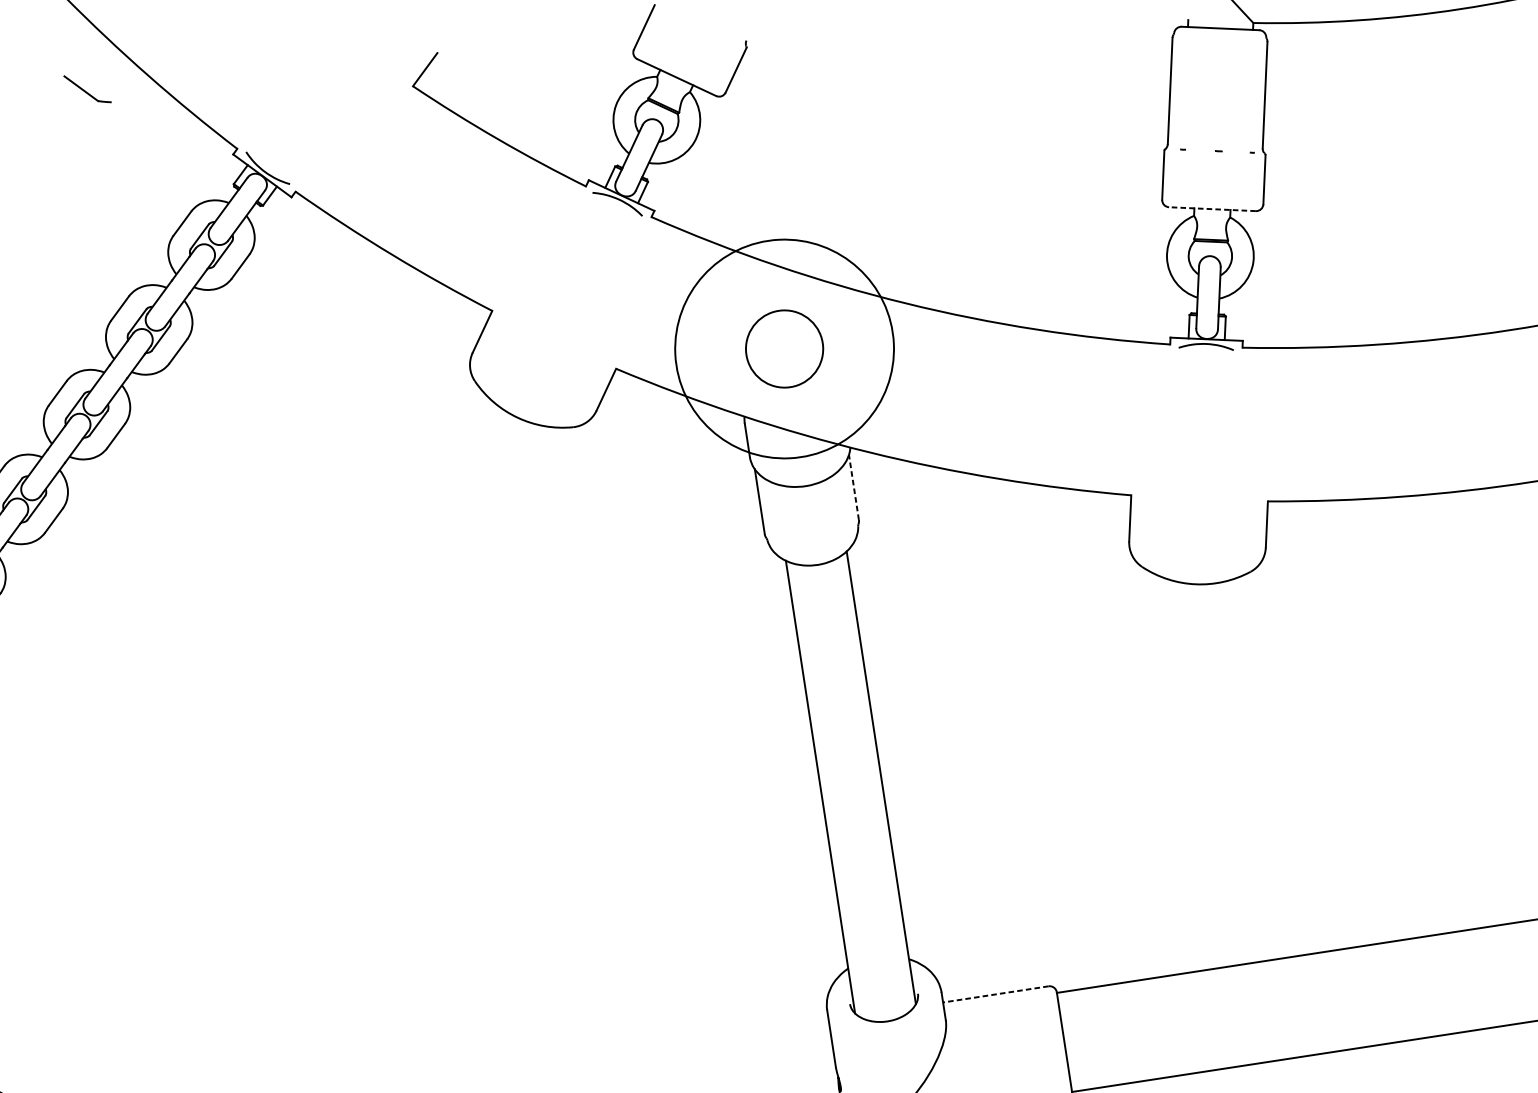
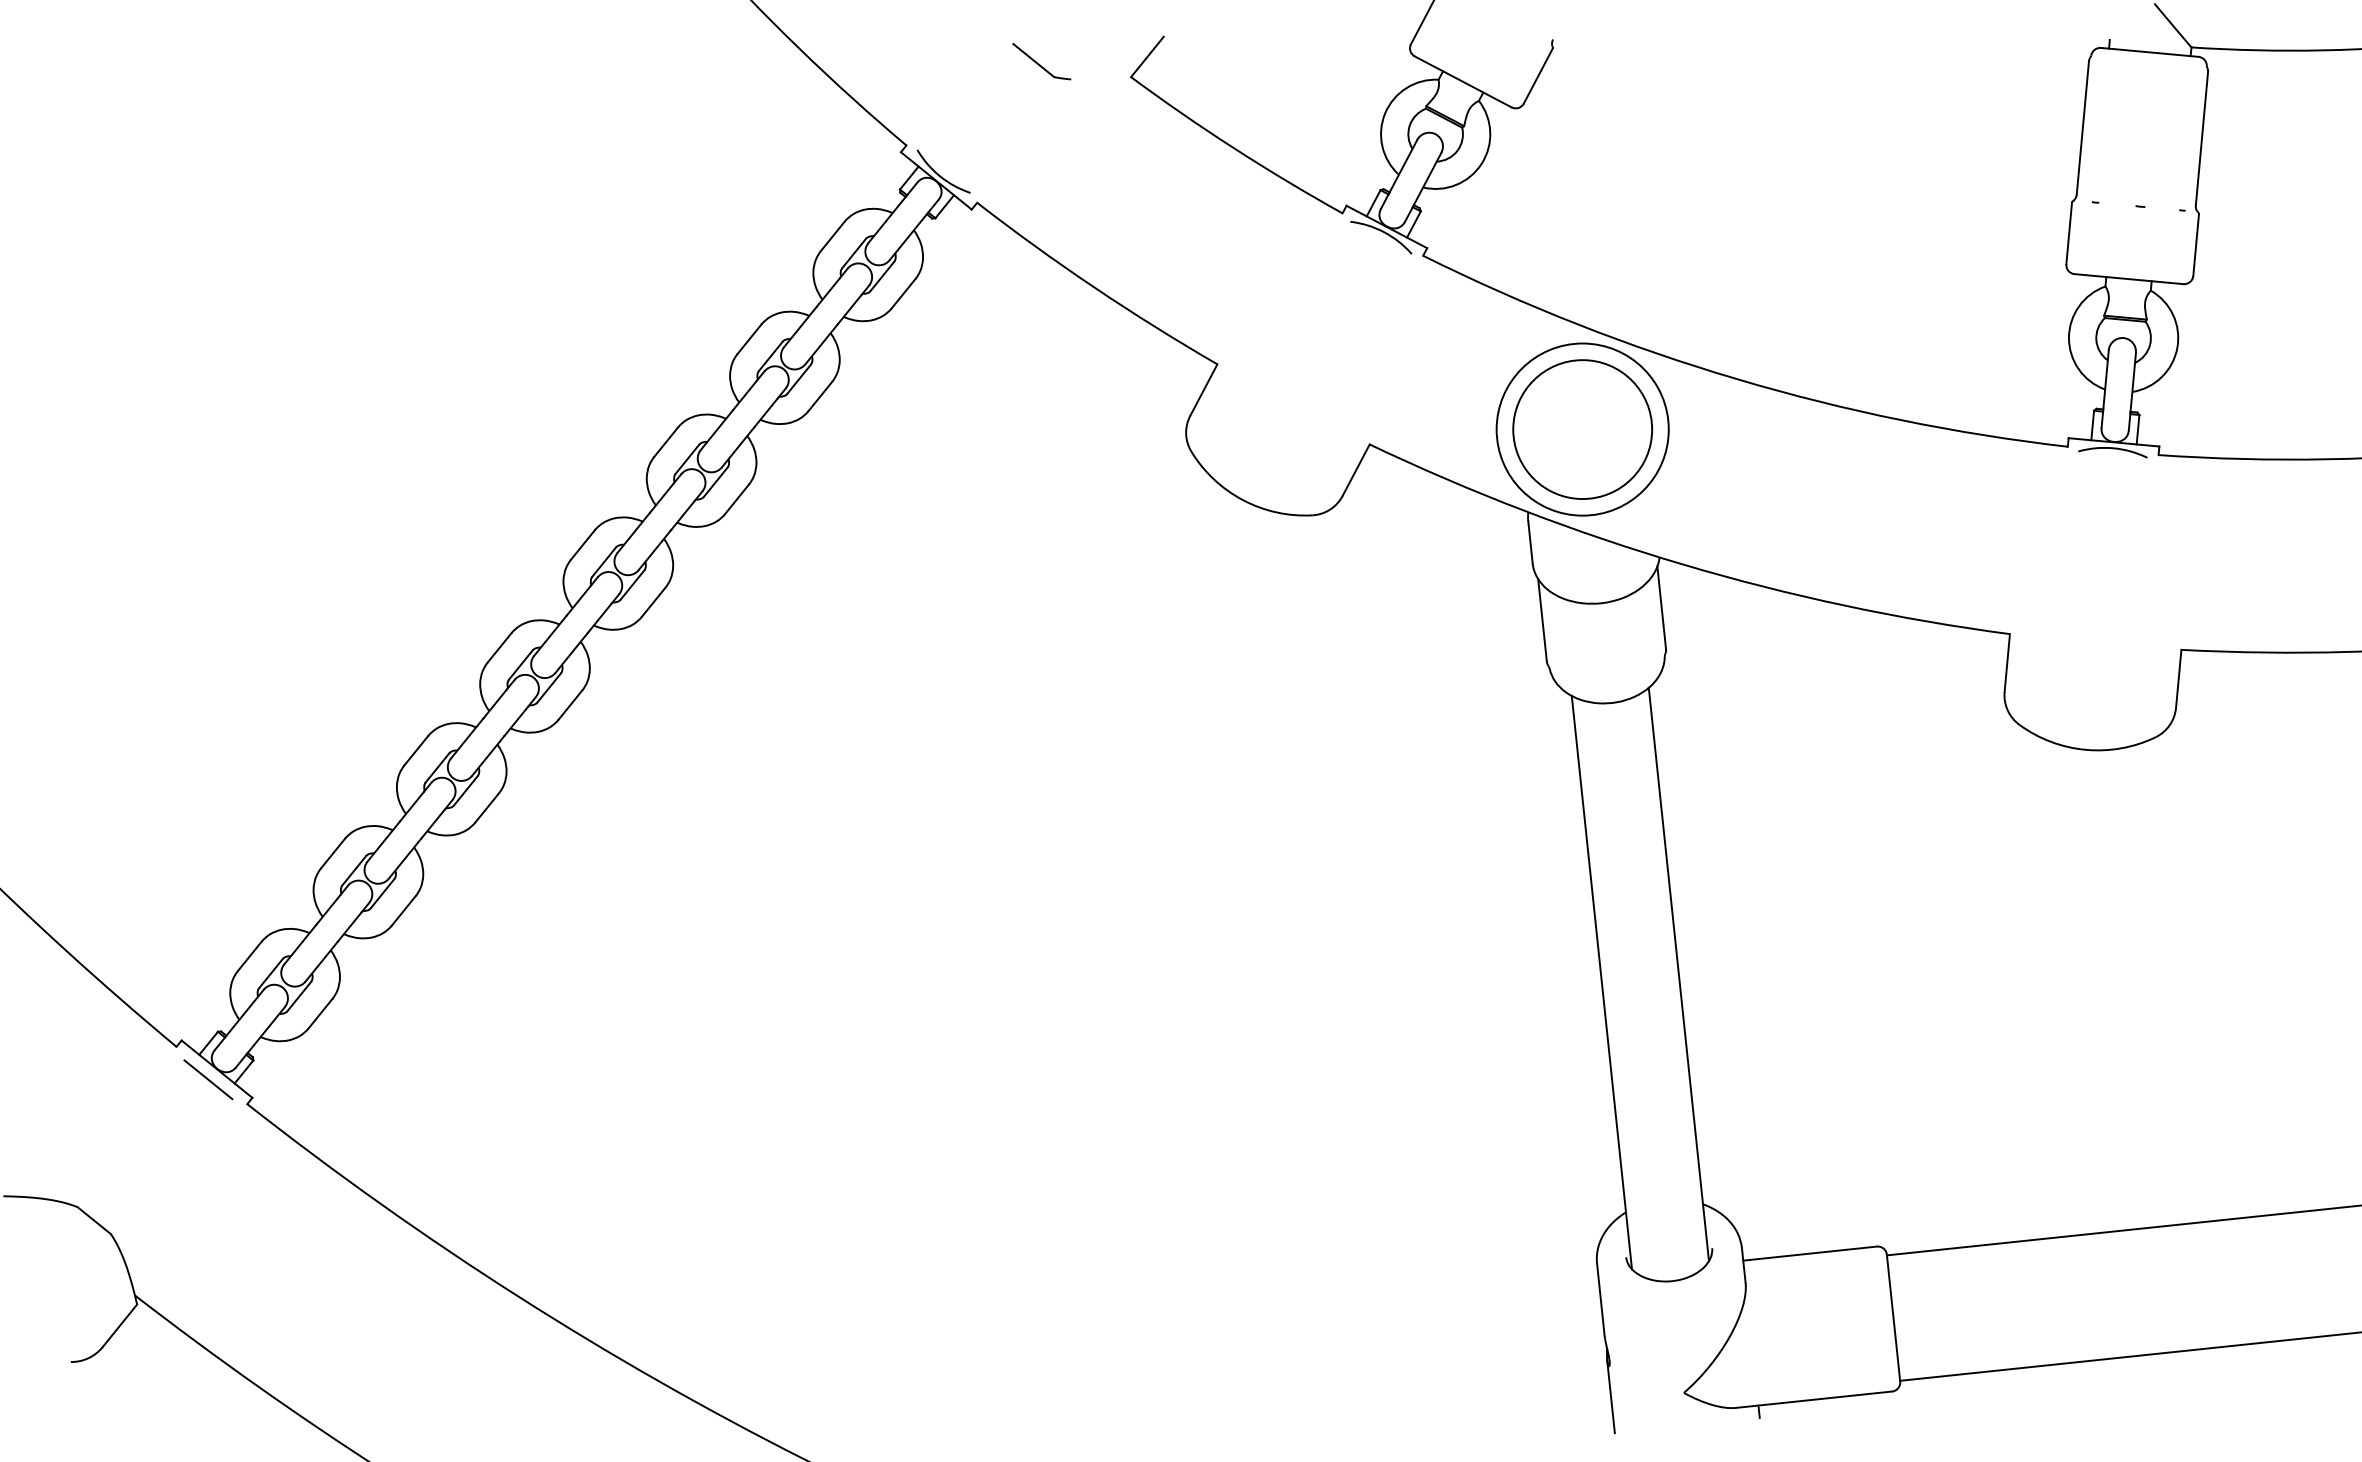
part: (87, 89) -> (1041, 61), moved
line: (1212, 209) -> (2129, 279), dashed -> solid
circle: (784, 348) -> (1582, 429), size x0.62
circle: (784, 348) -> (1582, 429), size x1.43
line: (853, 487) -> (1661, 607), dashed -> solid
line: (995, 994) -> (1809, 1253), dashed -> solid

